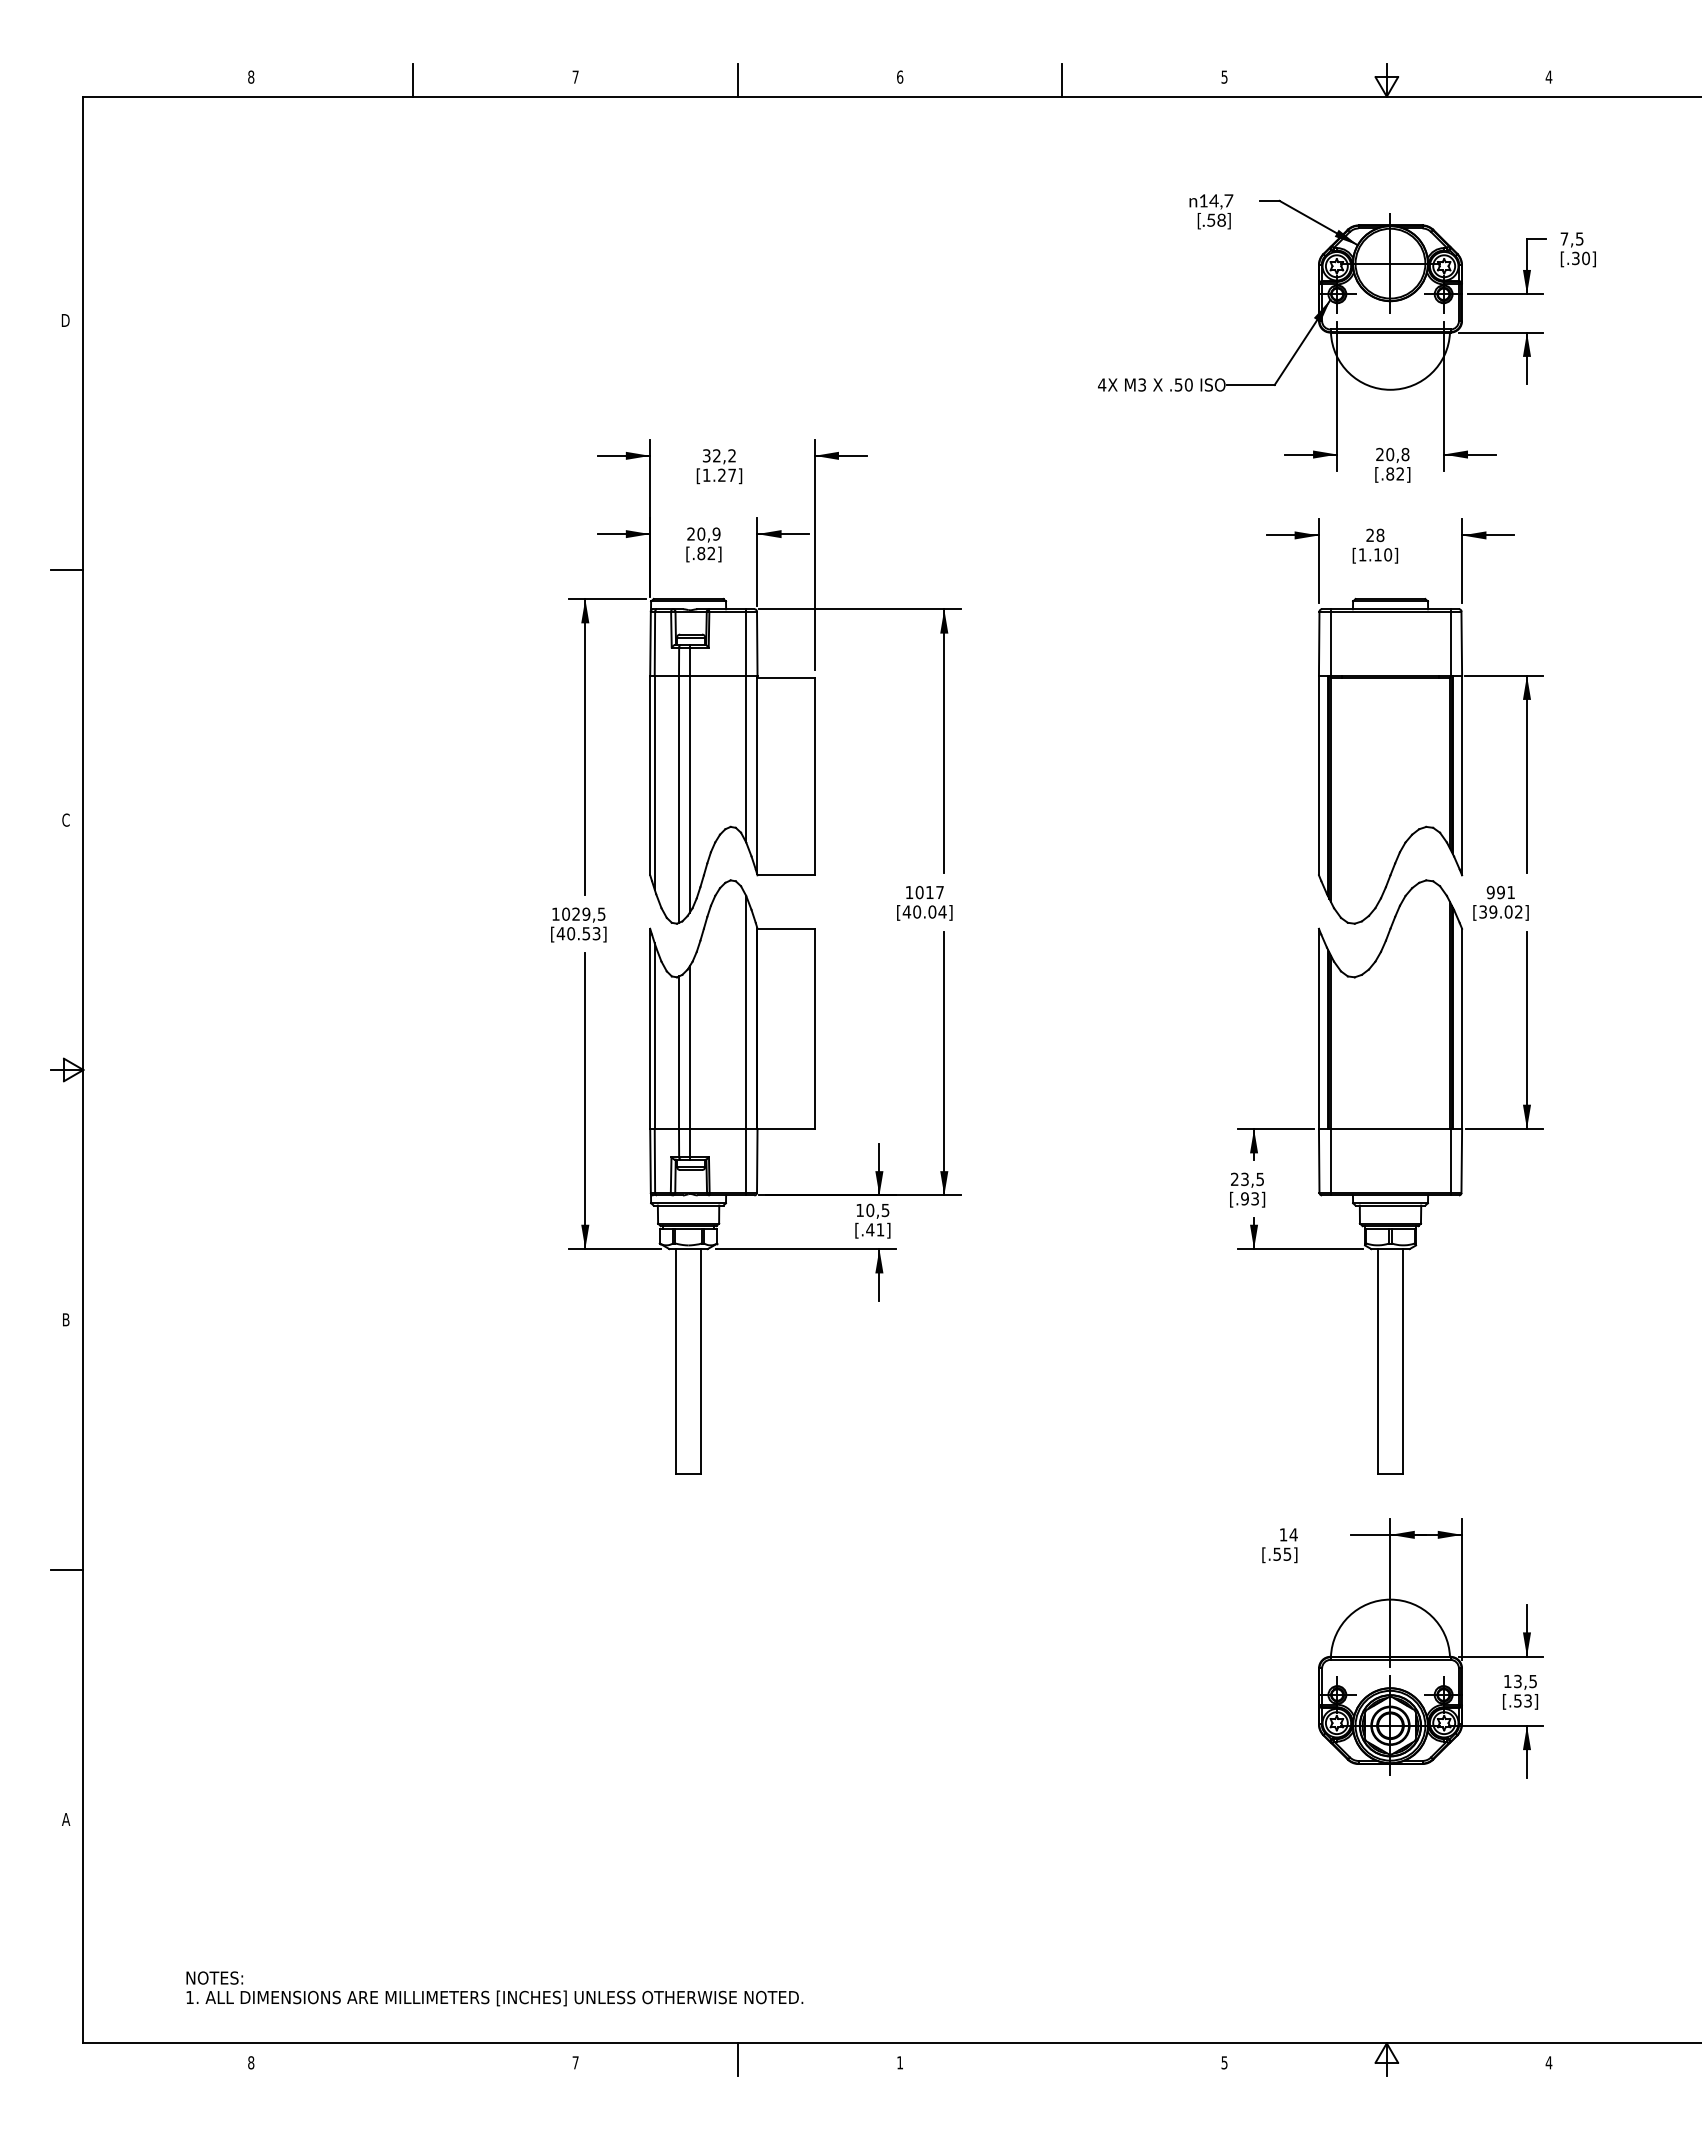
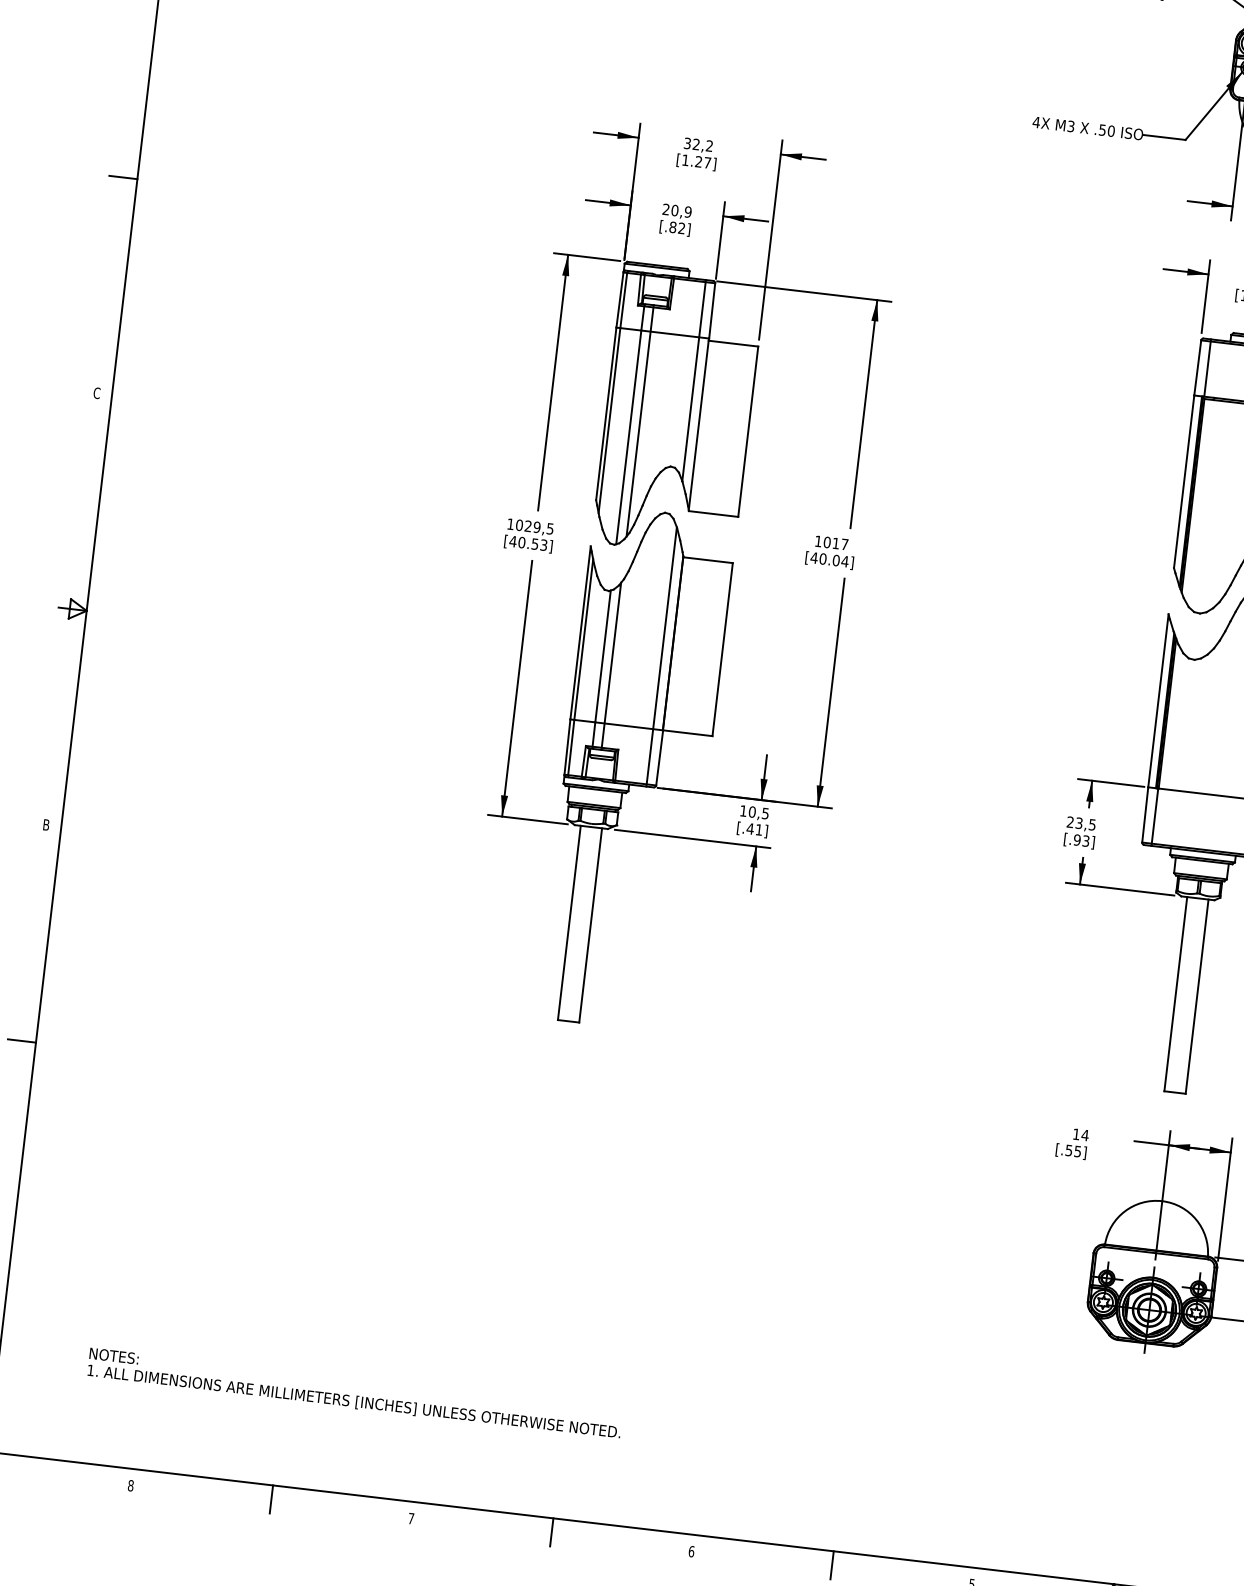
text: (494, 1988) -> (354, 1393), moved
line: (413, 2059) -> (271, 1499), added
line: (1062, 2059) -> (832, 1565), added
text: (900, 2062) -> (691, 1551), 1 -> 6

